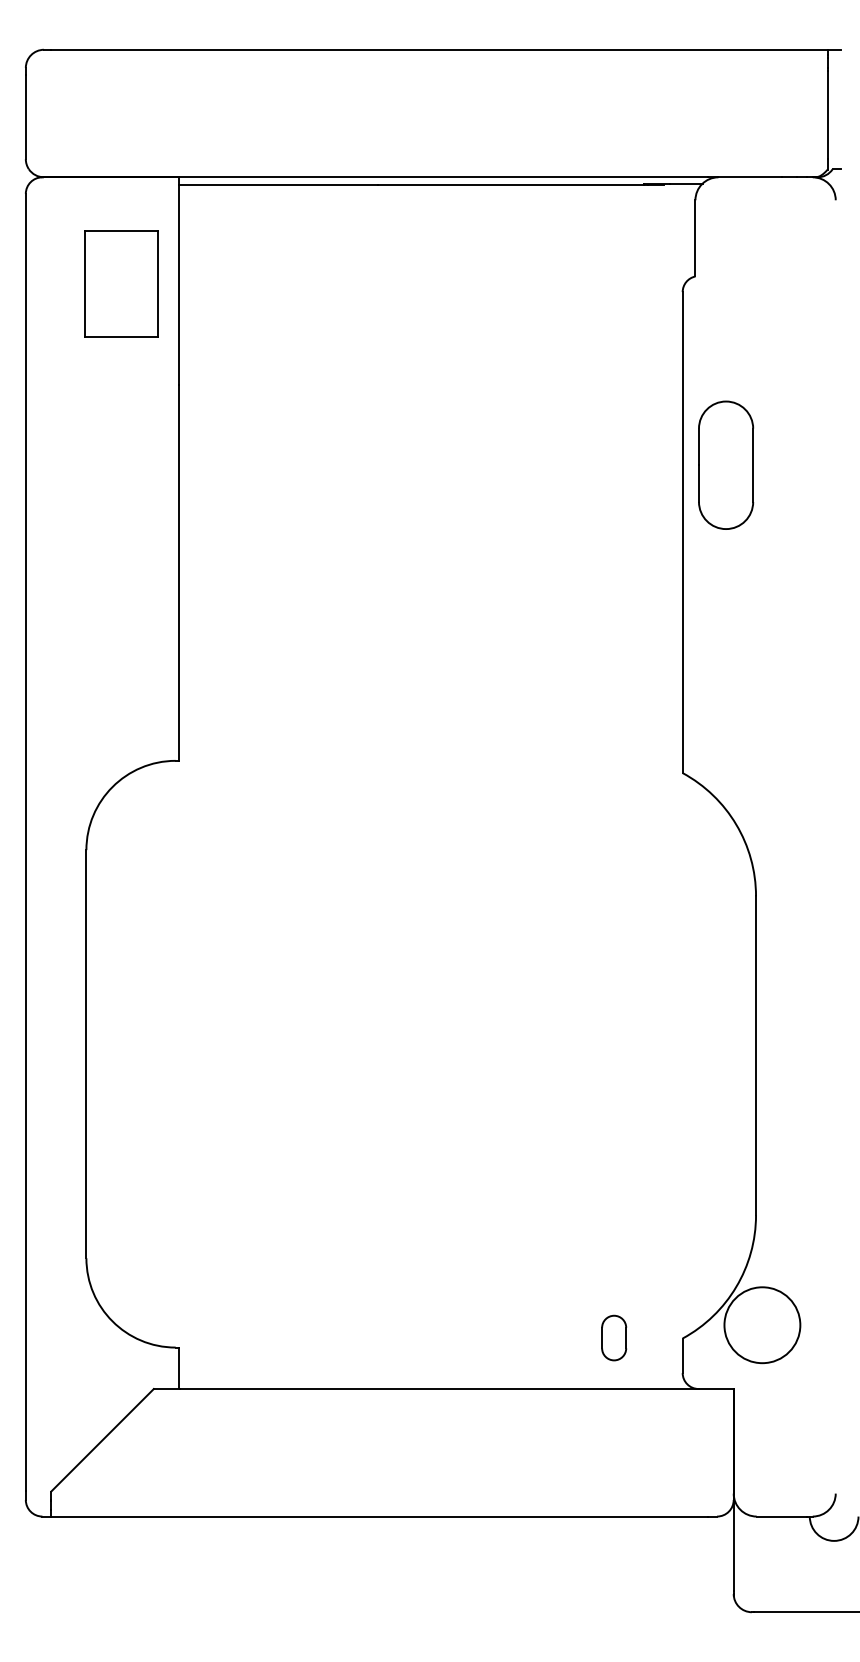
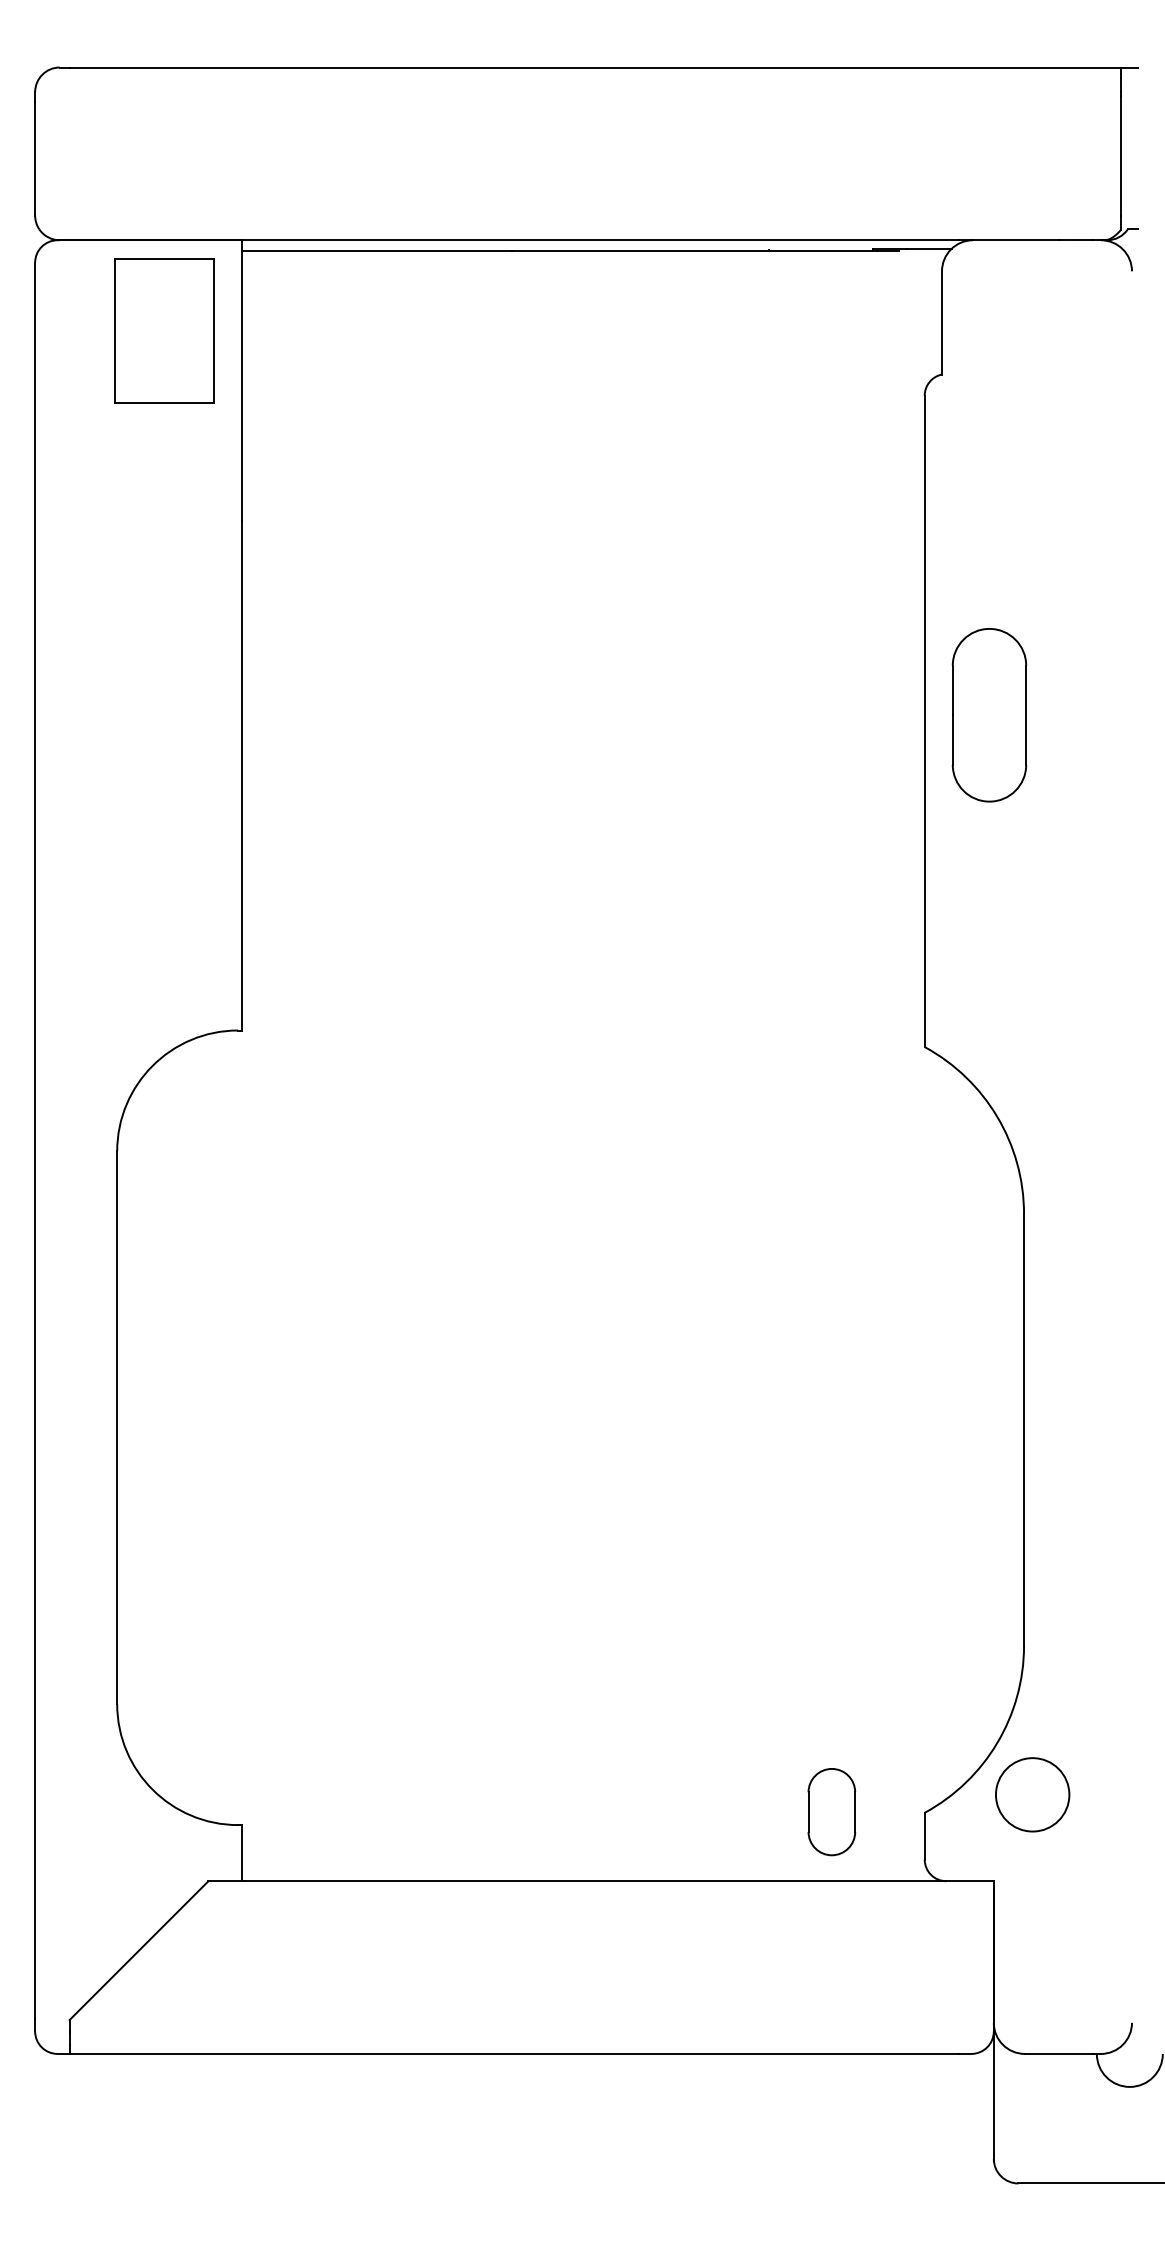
part: (121, 283) -> (164, 330), moved
part: (726, 465) -> (989, 715), moved
circle: (762, 1324) -> (1032, 1794), size x0.71
part: (613, 1338) -> (831, 1812), size x1.43

